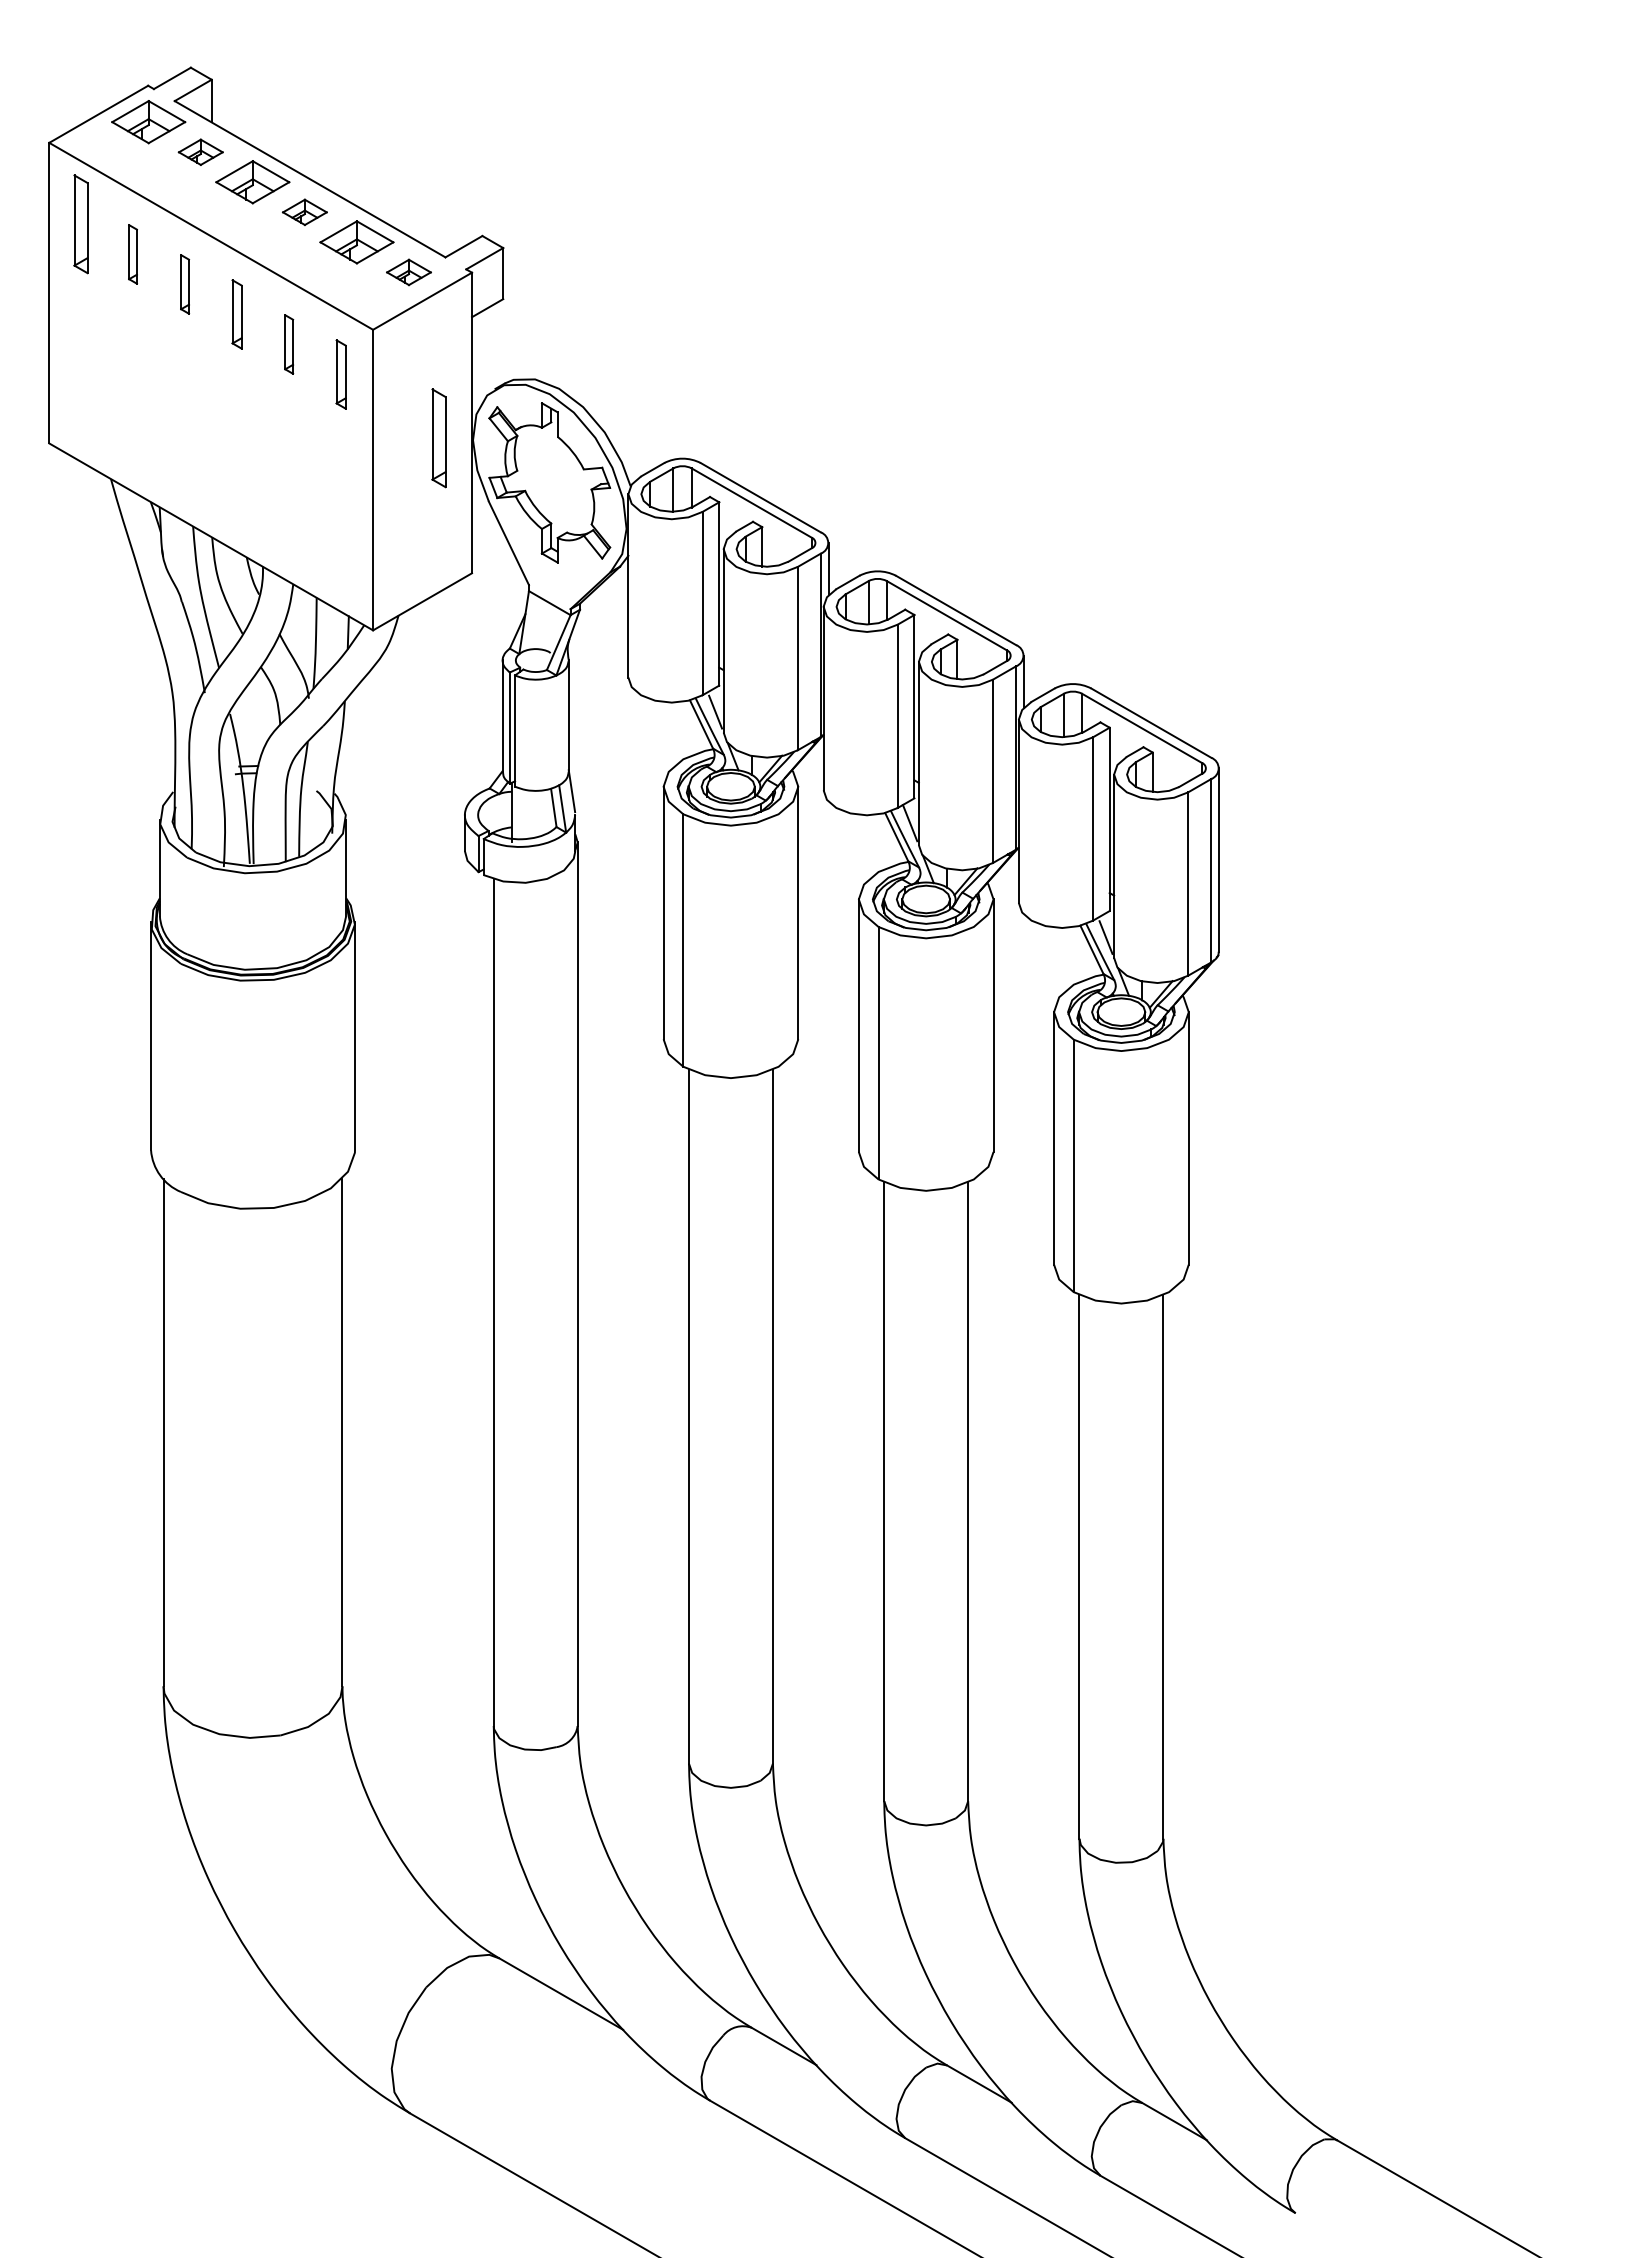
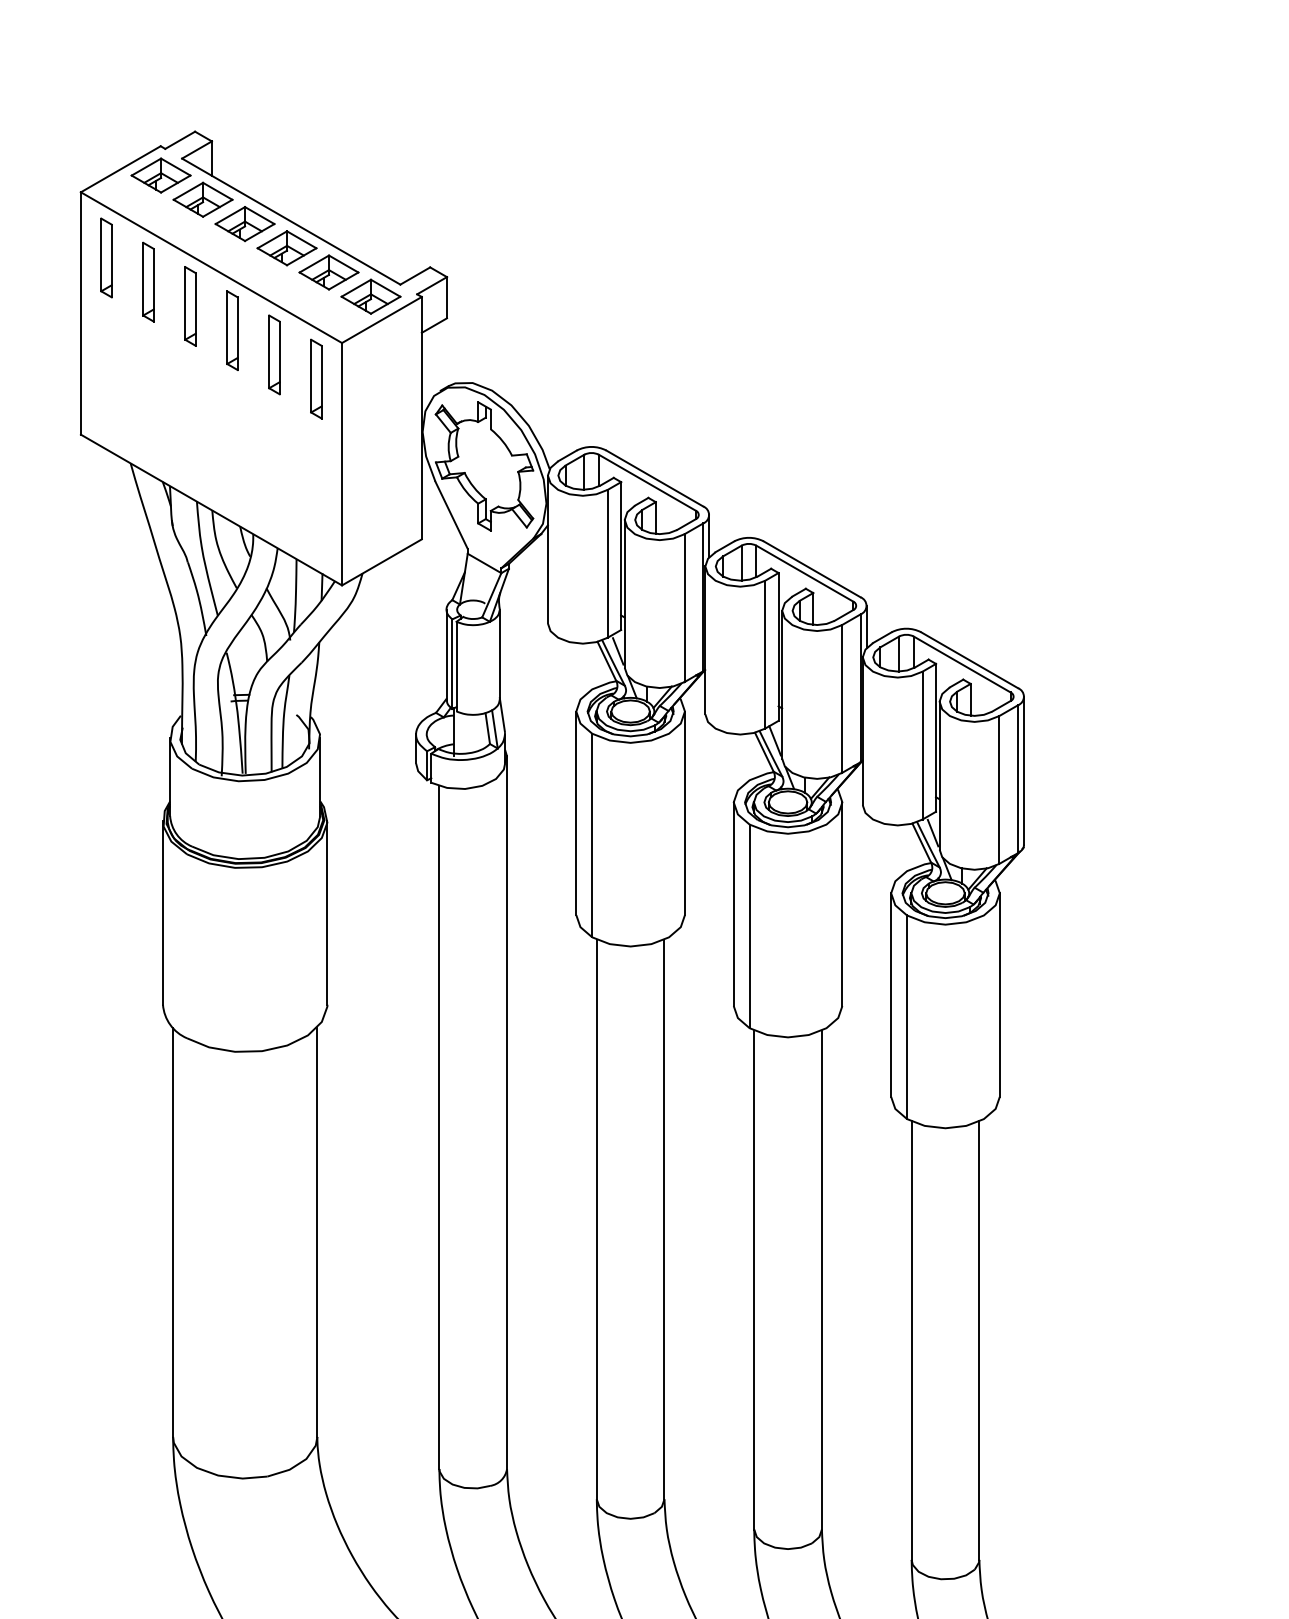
part: (200, 152) -> (202, 200), size x1.67
part: (304, 212) -> (286, 248), size x1.67
part: (132, 254) -> (148, 282), size x1.67
part: (408, 272) -> (370, 296), size x1.67
part: (184, 284) -> (189, 306), size x1.67
part: (236, 314) -> (231, 330), size x1.43
part: (288, 344) -> (273, 354), size x1.67
part: (340, 374) -> (315, 379), size x1.43
part: (438, 438) -> (394, 430), removed

